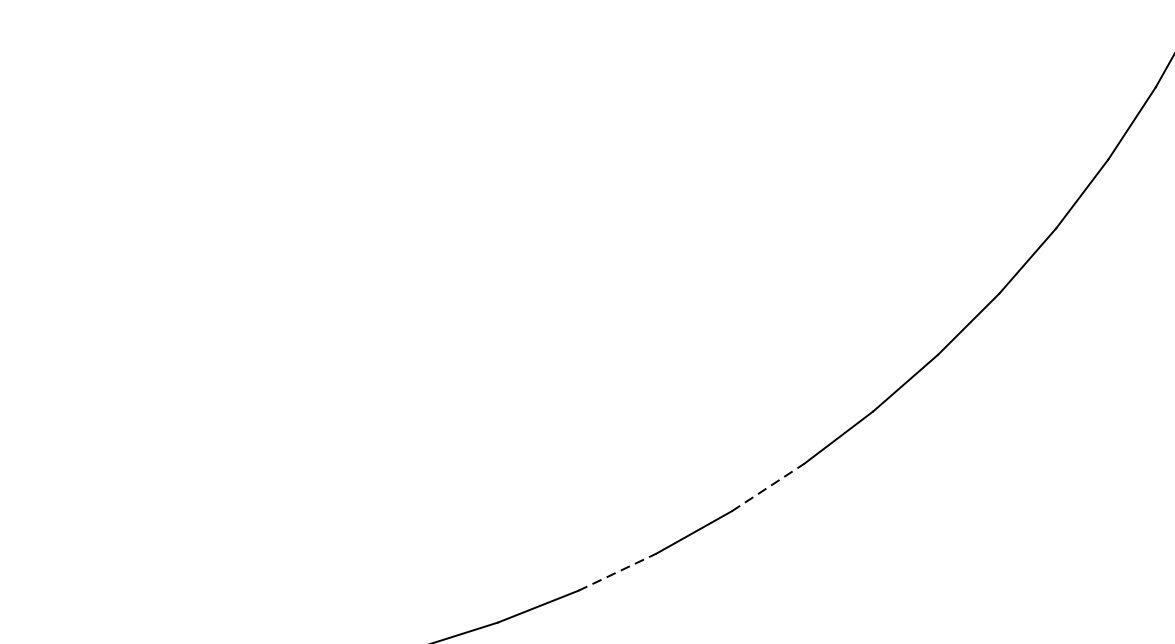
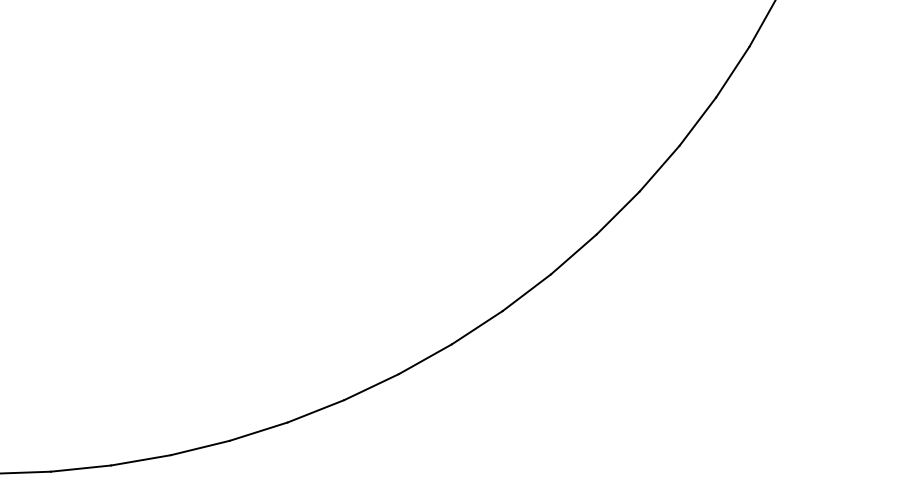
line: (768, 487) -> (477, 327), dashed -> solid
line: (617, 571) -> (371, 386), dashed -> solid

